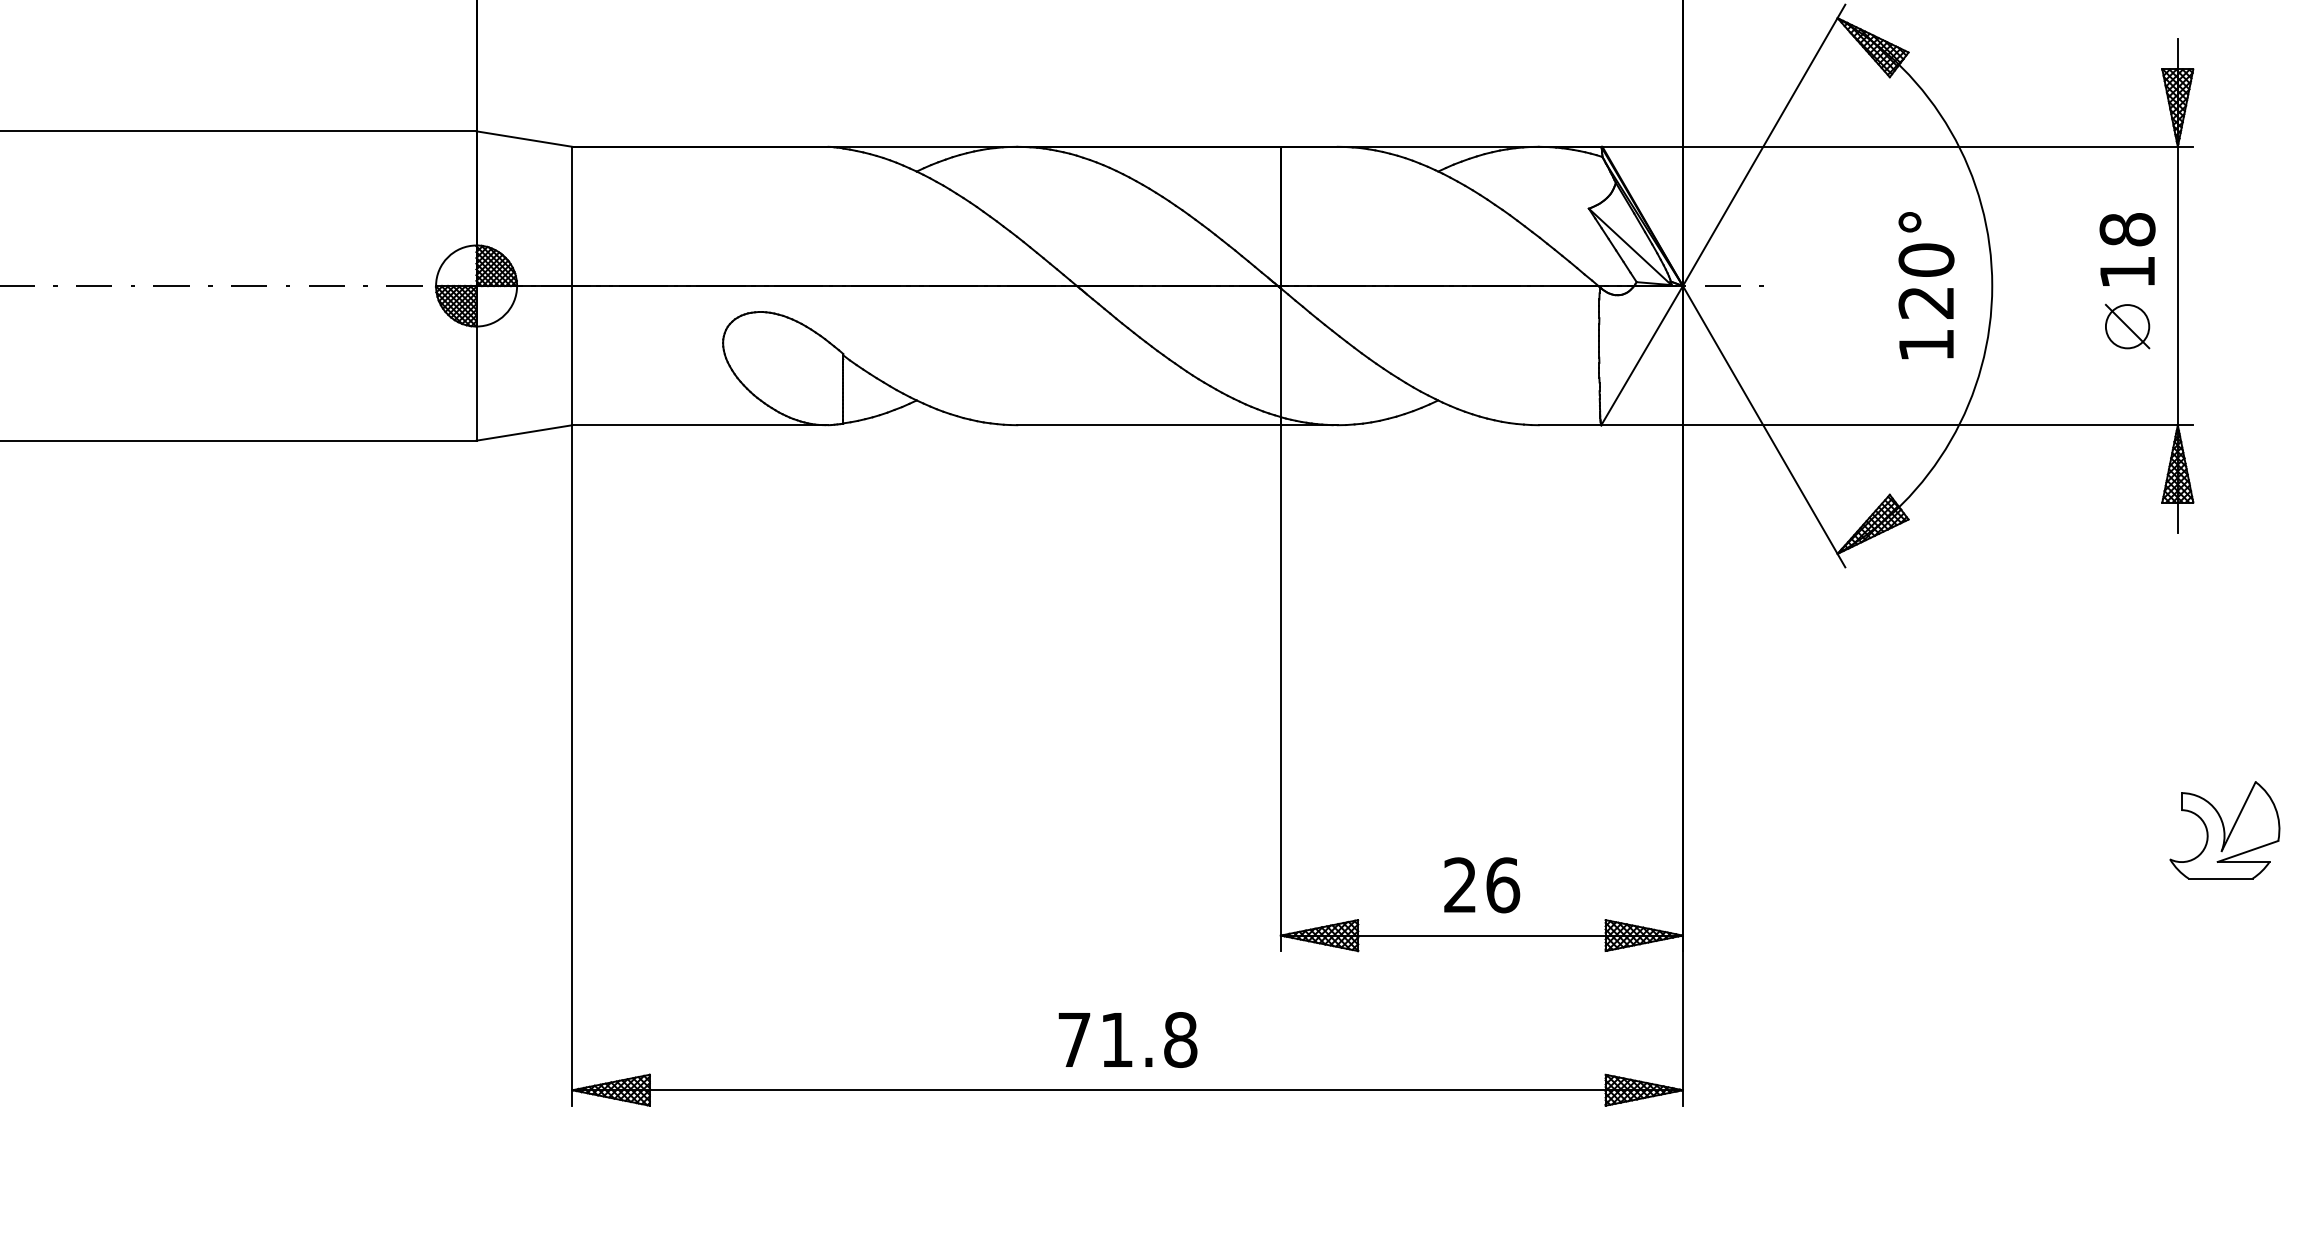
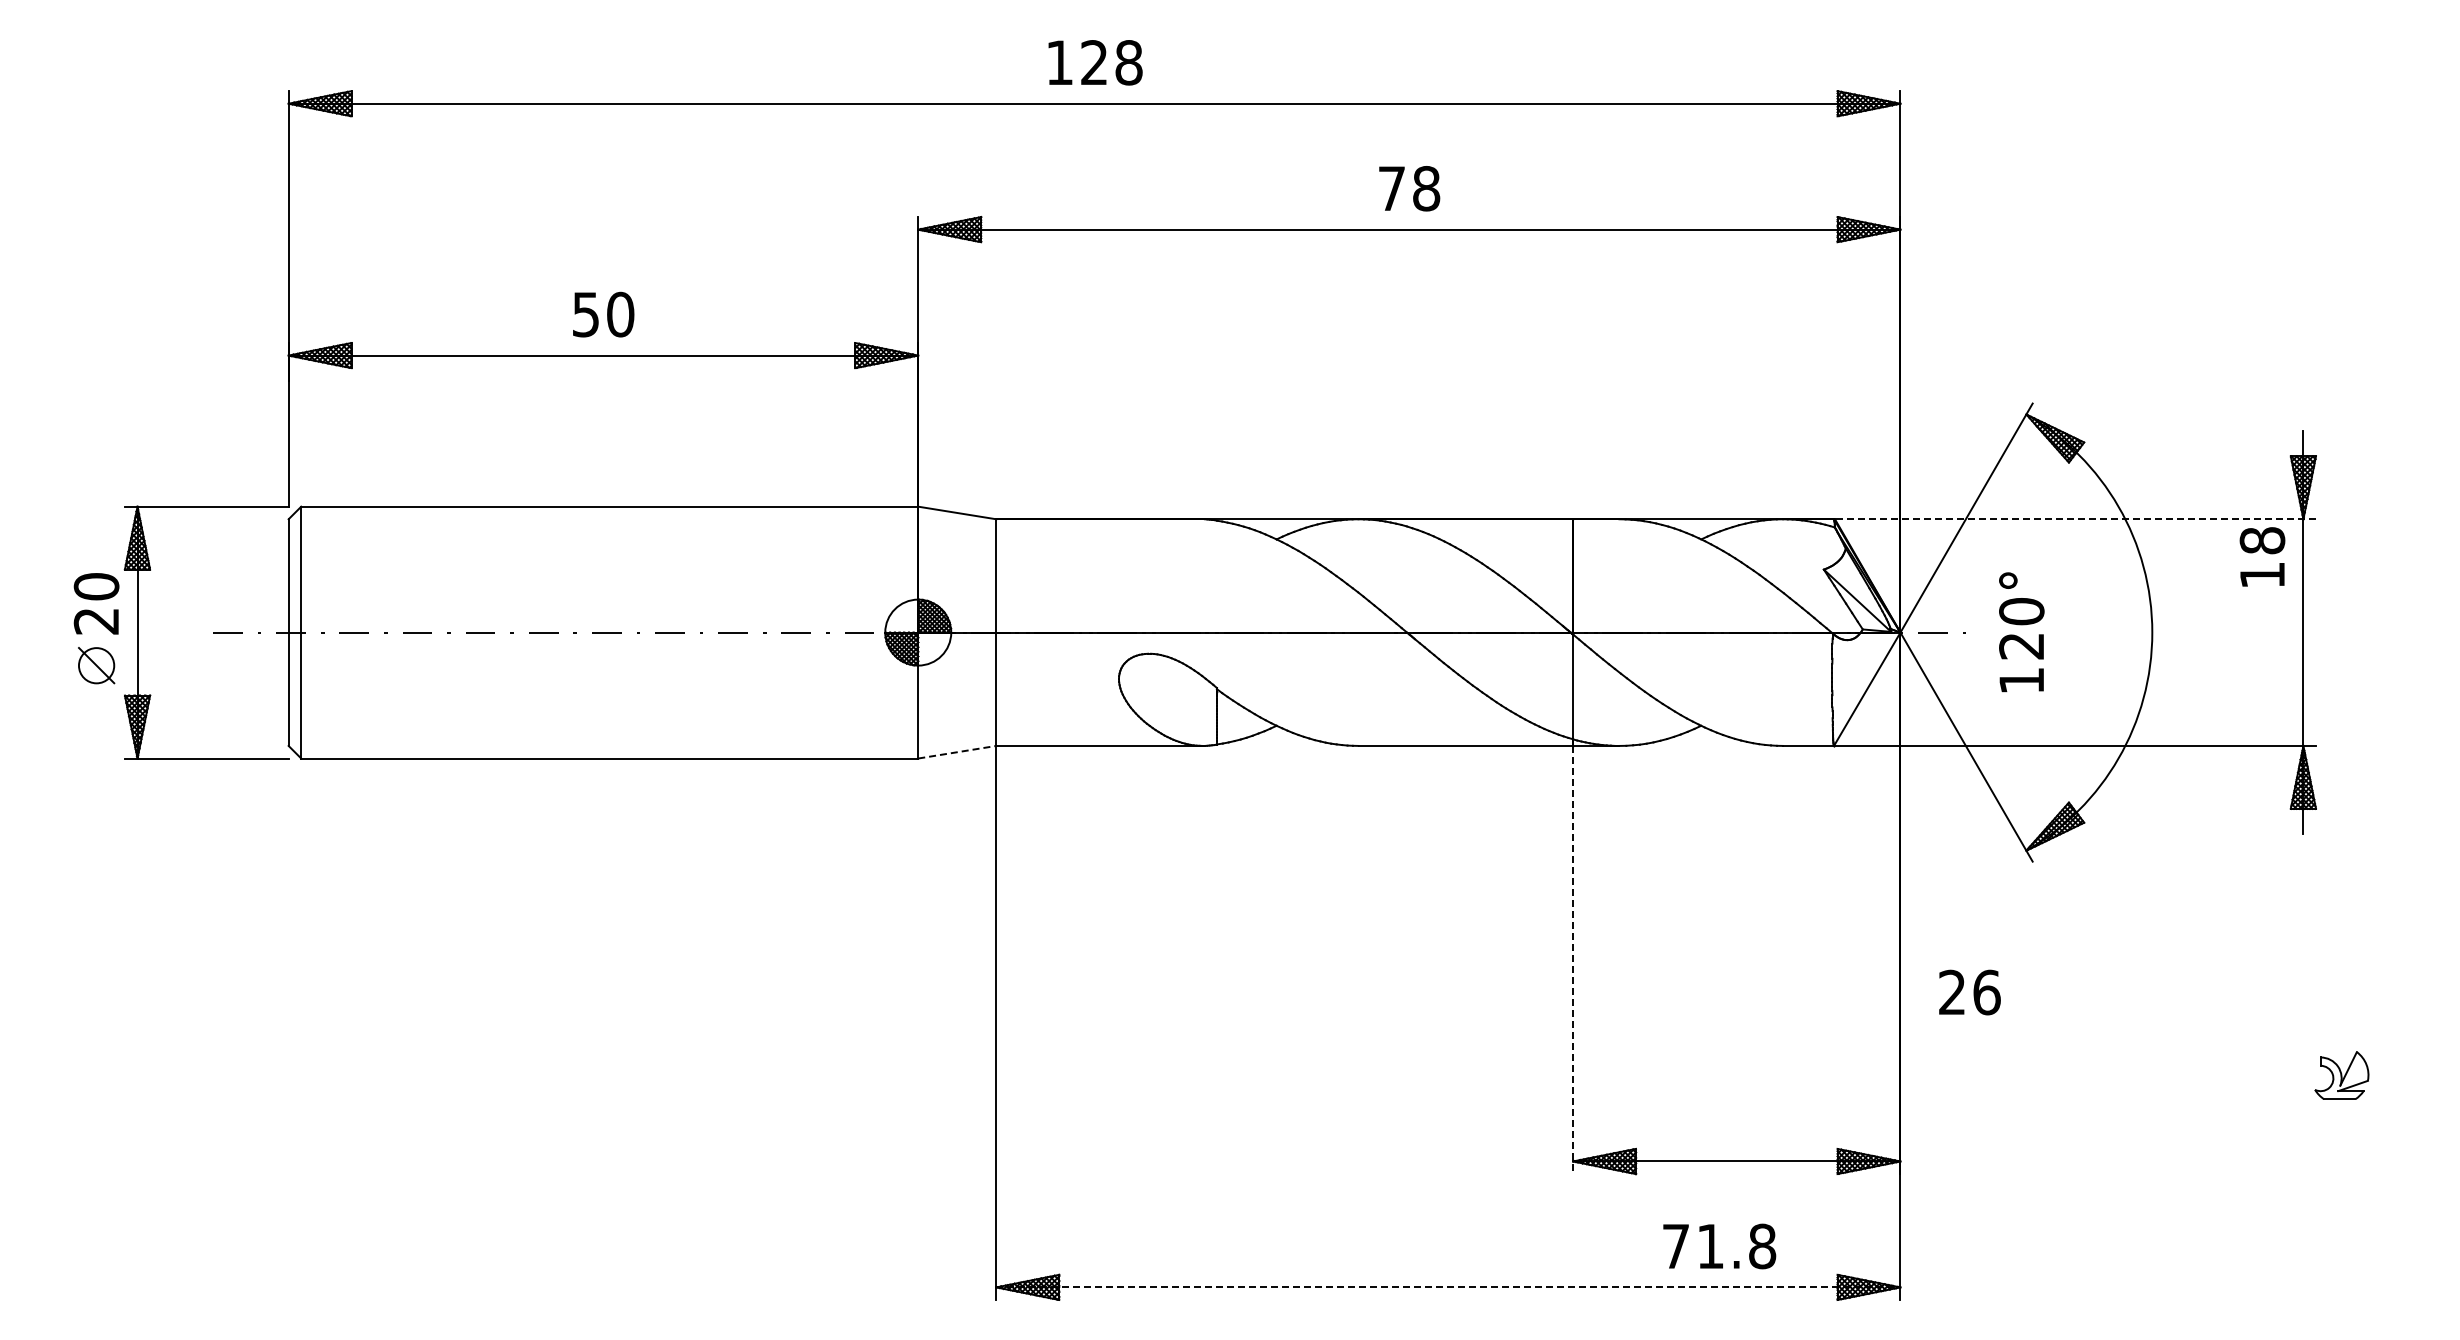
line: (1897, 147) -> (2075, 519), solid -> dashed
text: (2127, 249) -> (2262, 556), moved
text: (1926, 285) -> (2021, 632), moved
part: (2127, 326) -> (2262, 665), removed
line: (524, 433) -> (957, 752), solid -> dashed
line: (1281, 688) -> (1573, 960), solid -> dashed
part: (2224, 829) -> (2341, 1075), size x0.6
text: (1481, 885) -> (1969, 992), moved
text: (1127, 1040) -> (1719, 1246), moved
line: (1127, 1090) -> (1448, 1287), solid -> dashed

